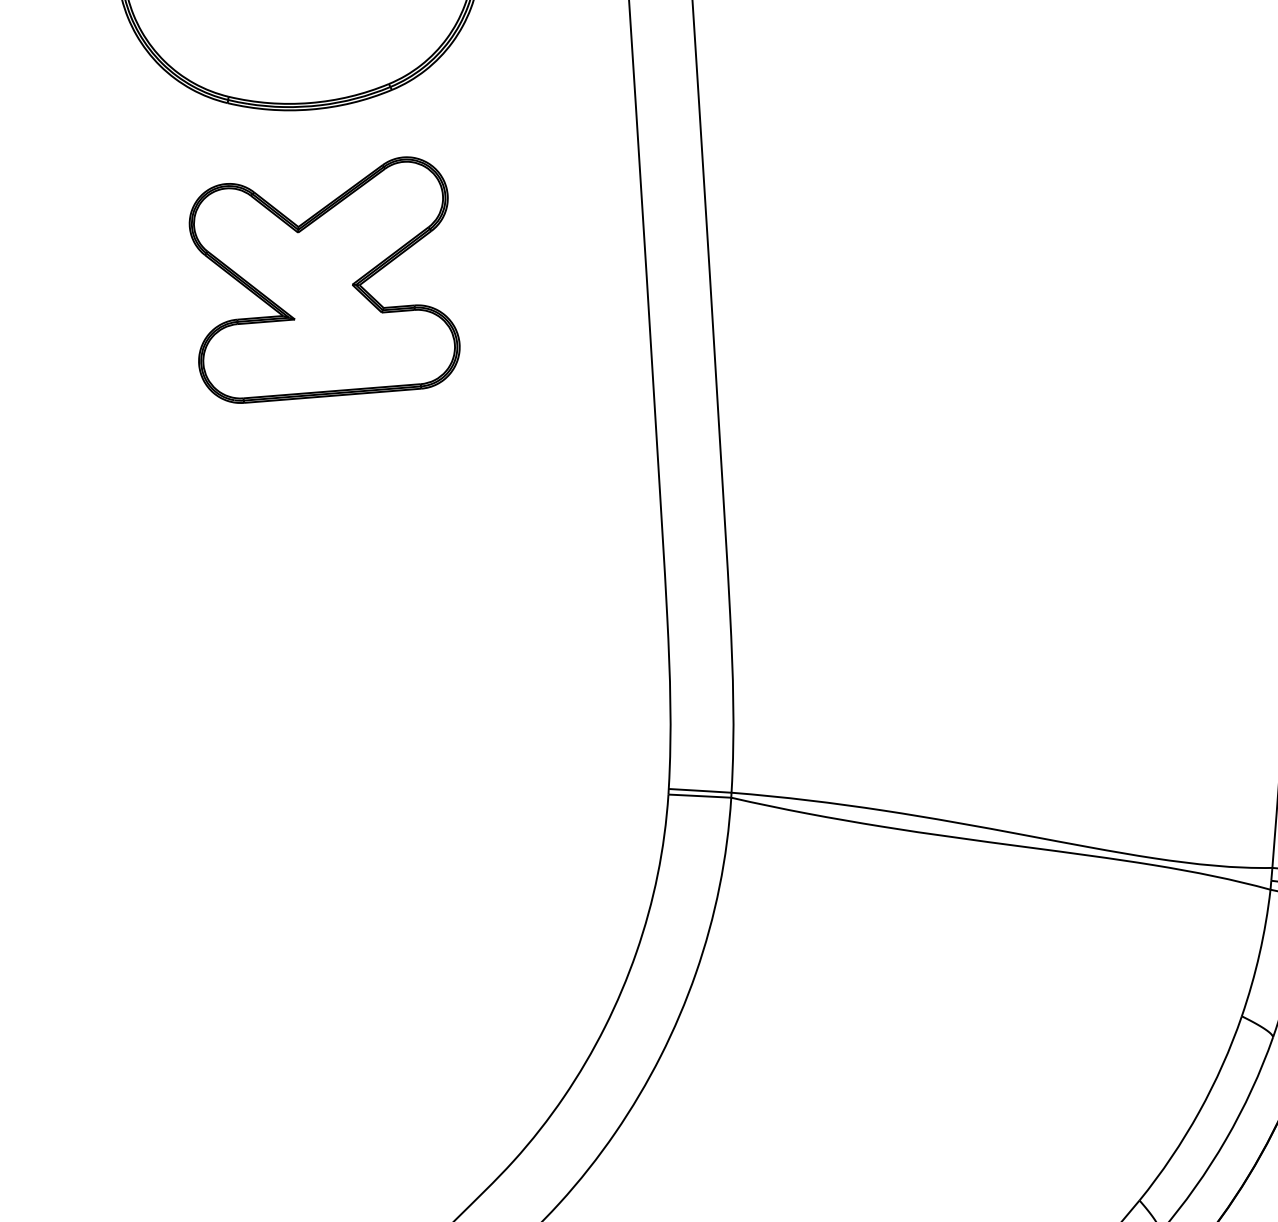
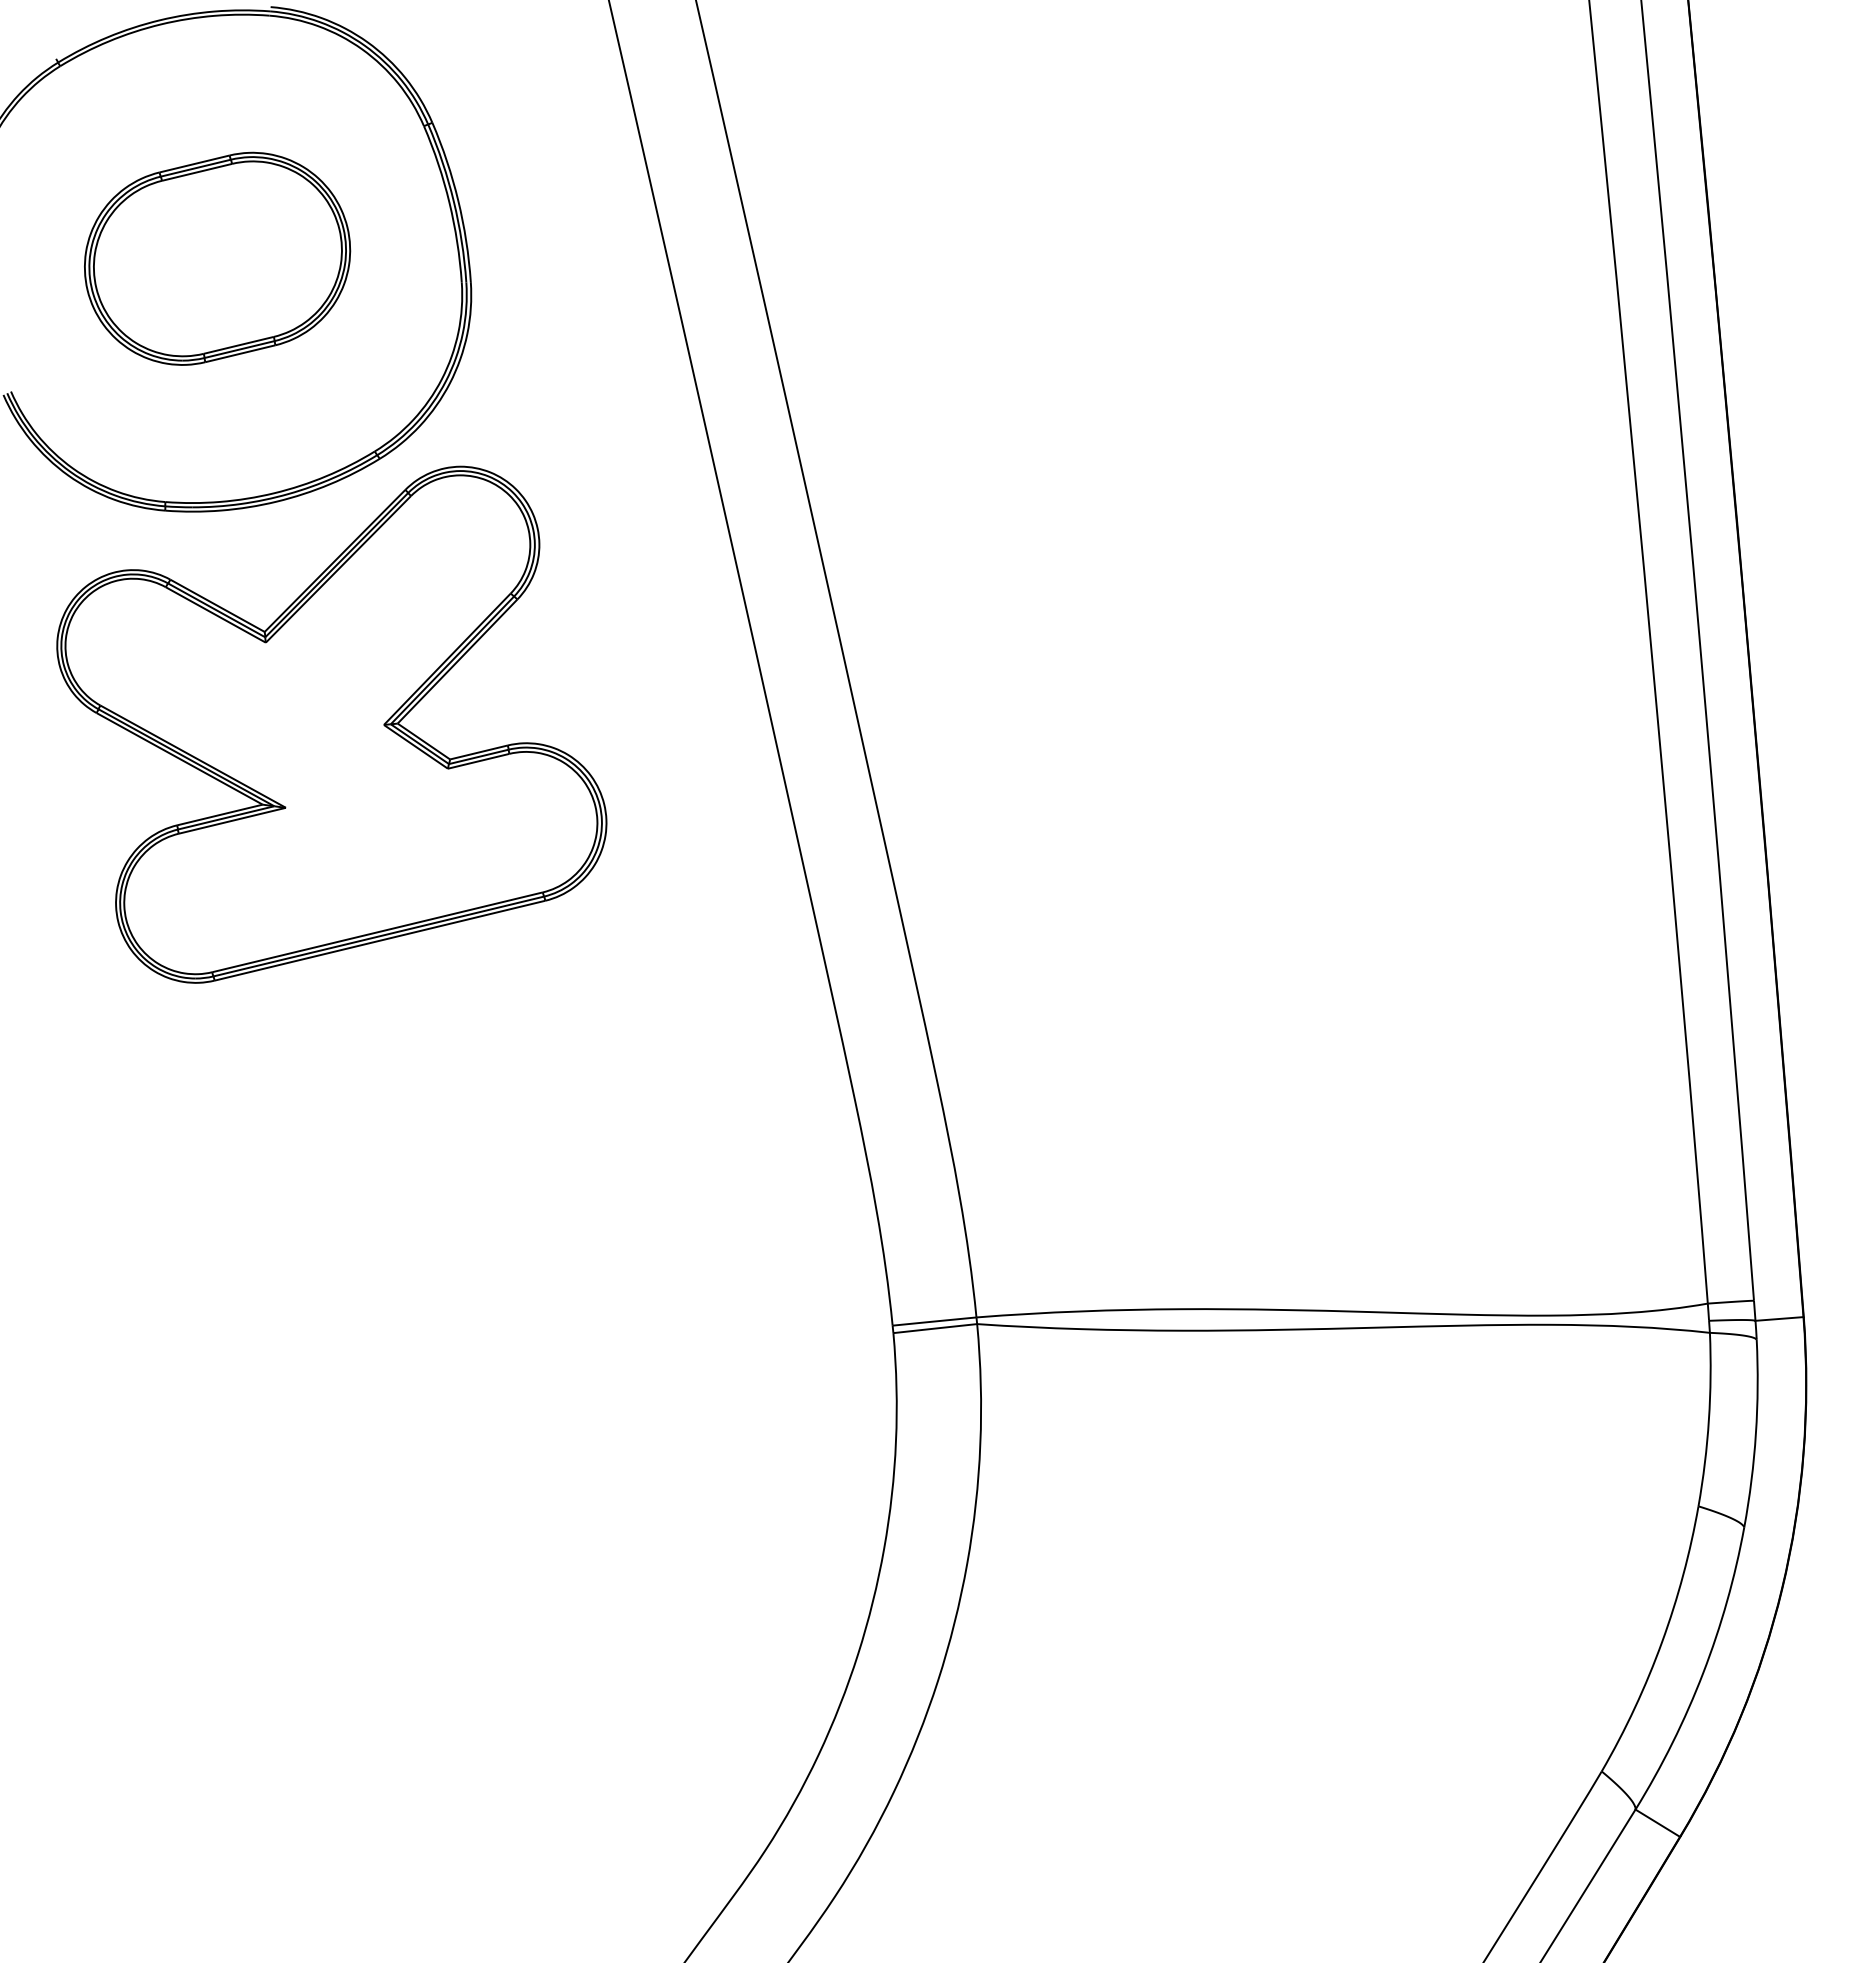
part: (325, 280) -> (331, 724), size x1.43

